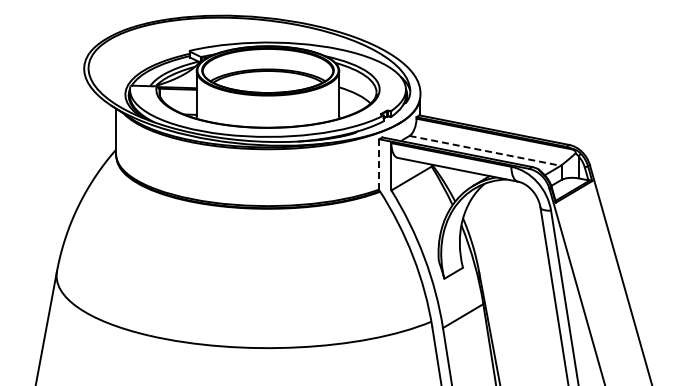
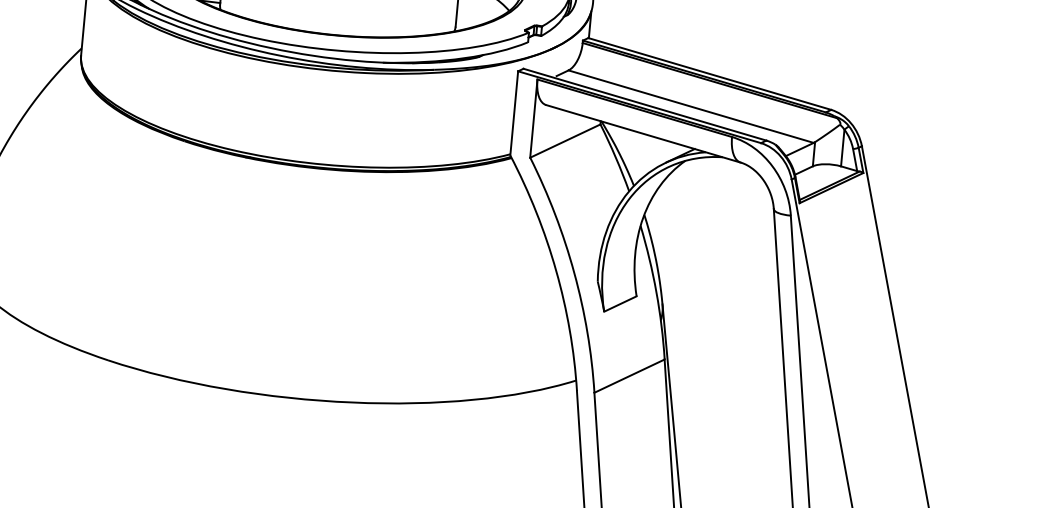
line: (485, 150) -> (691, 106), dashed -> solid
line: (379, 164) -> (514, 112), dashed -> solid

